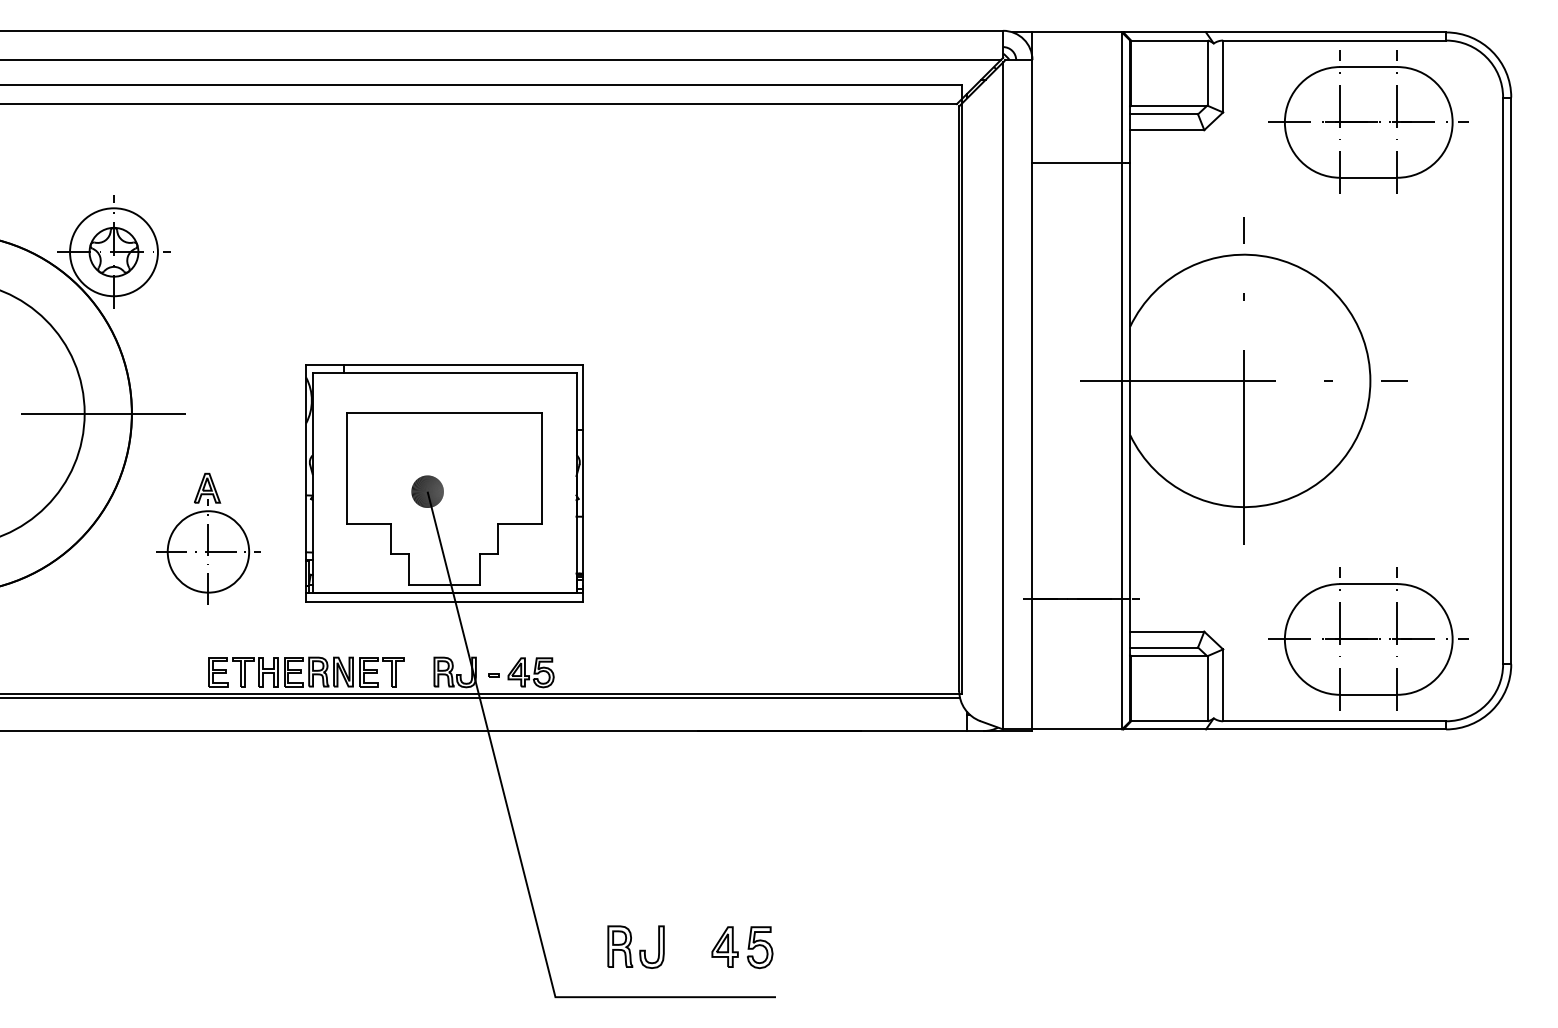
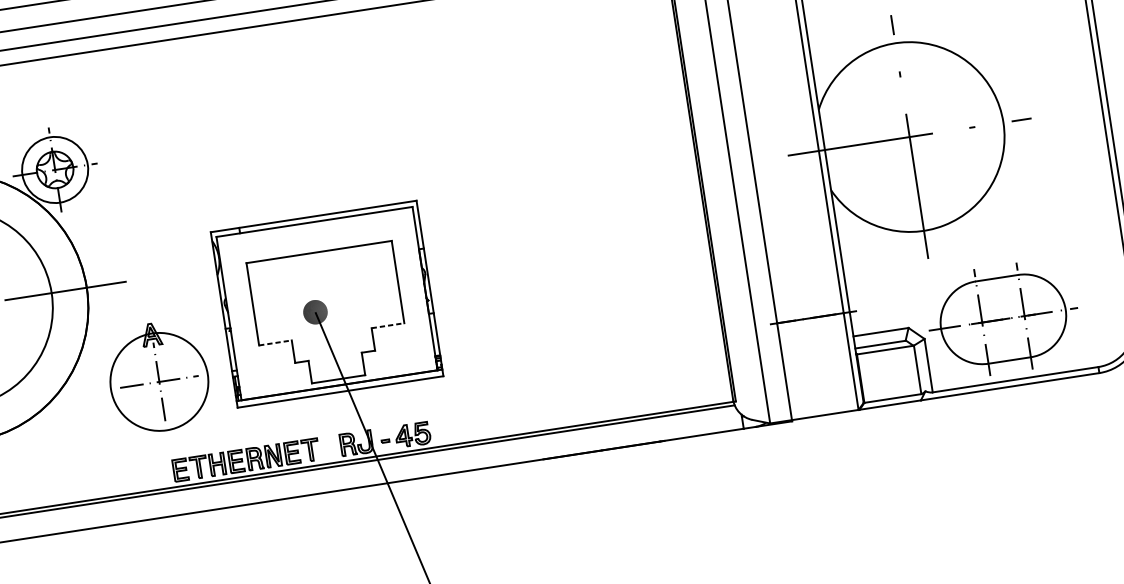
line: (368, 524) -> (275, 343), solid -> dashed
line: (520, 524) -> (388, 326), solid -> dashed
circle: (208, 551) -> (159, 381), size x1.6
part: (1368, 638) -> (1003, 318), moved

